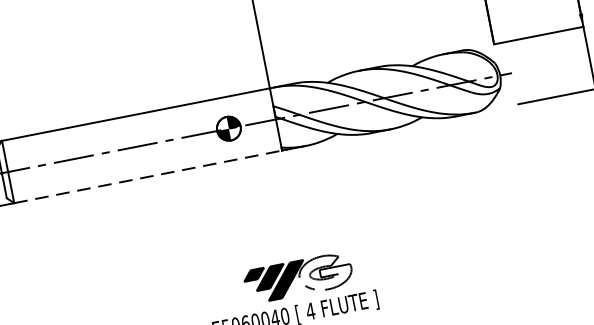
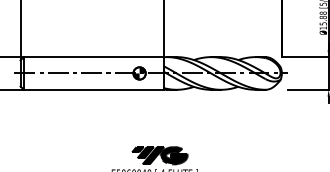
line: (148, 176) -> (94, 89), dashed -> solid
fill: (324, 272) -> (173, 155), added

